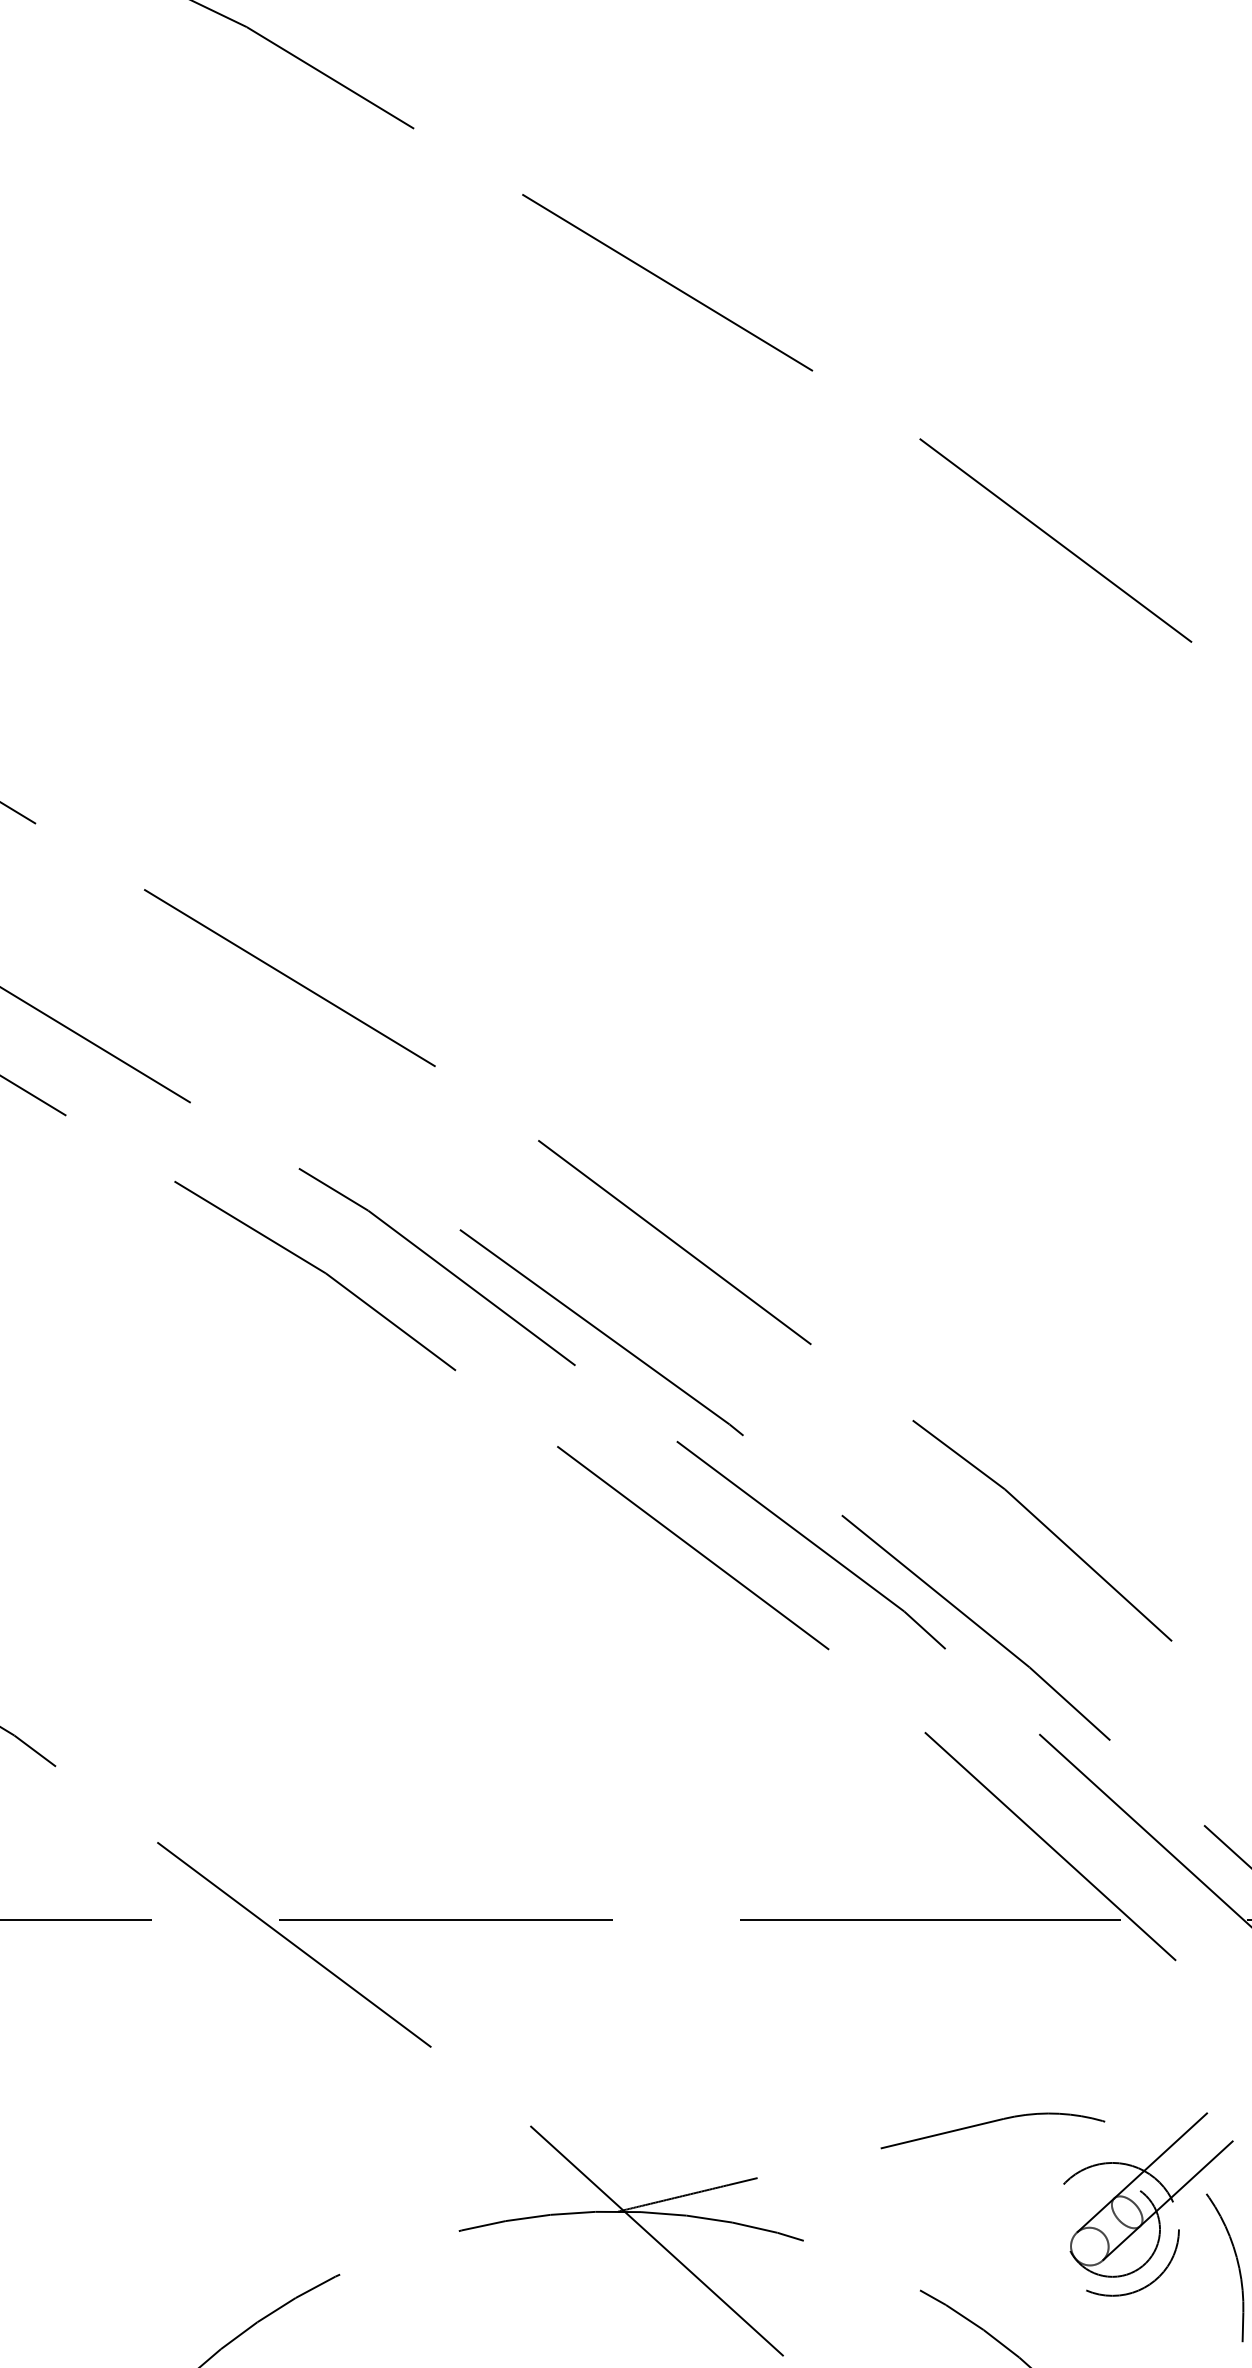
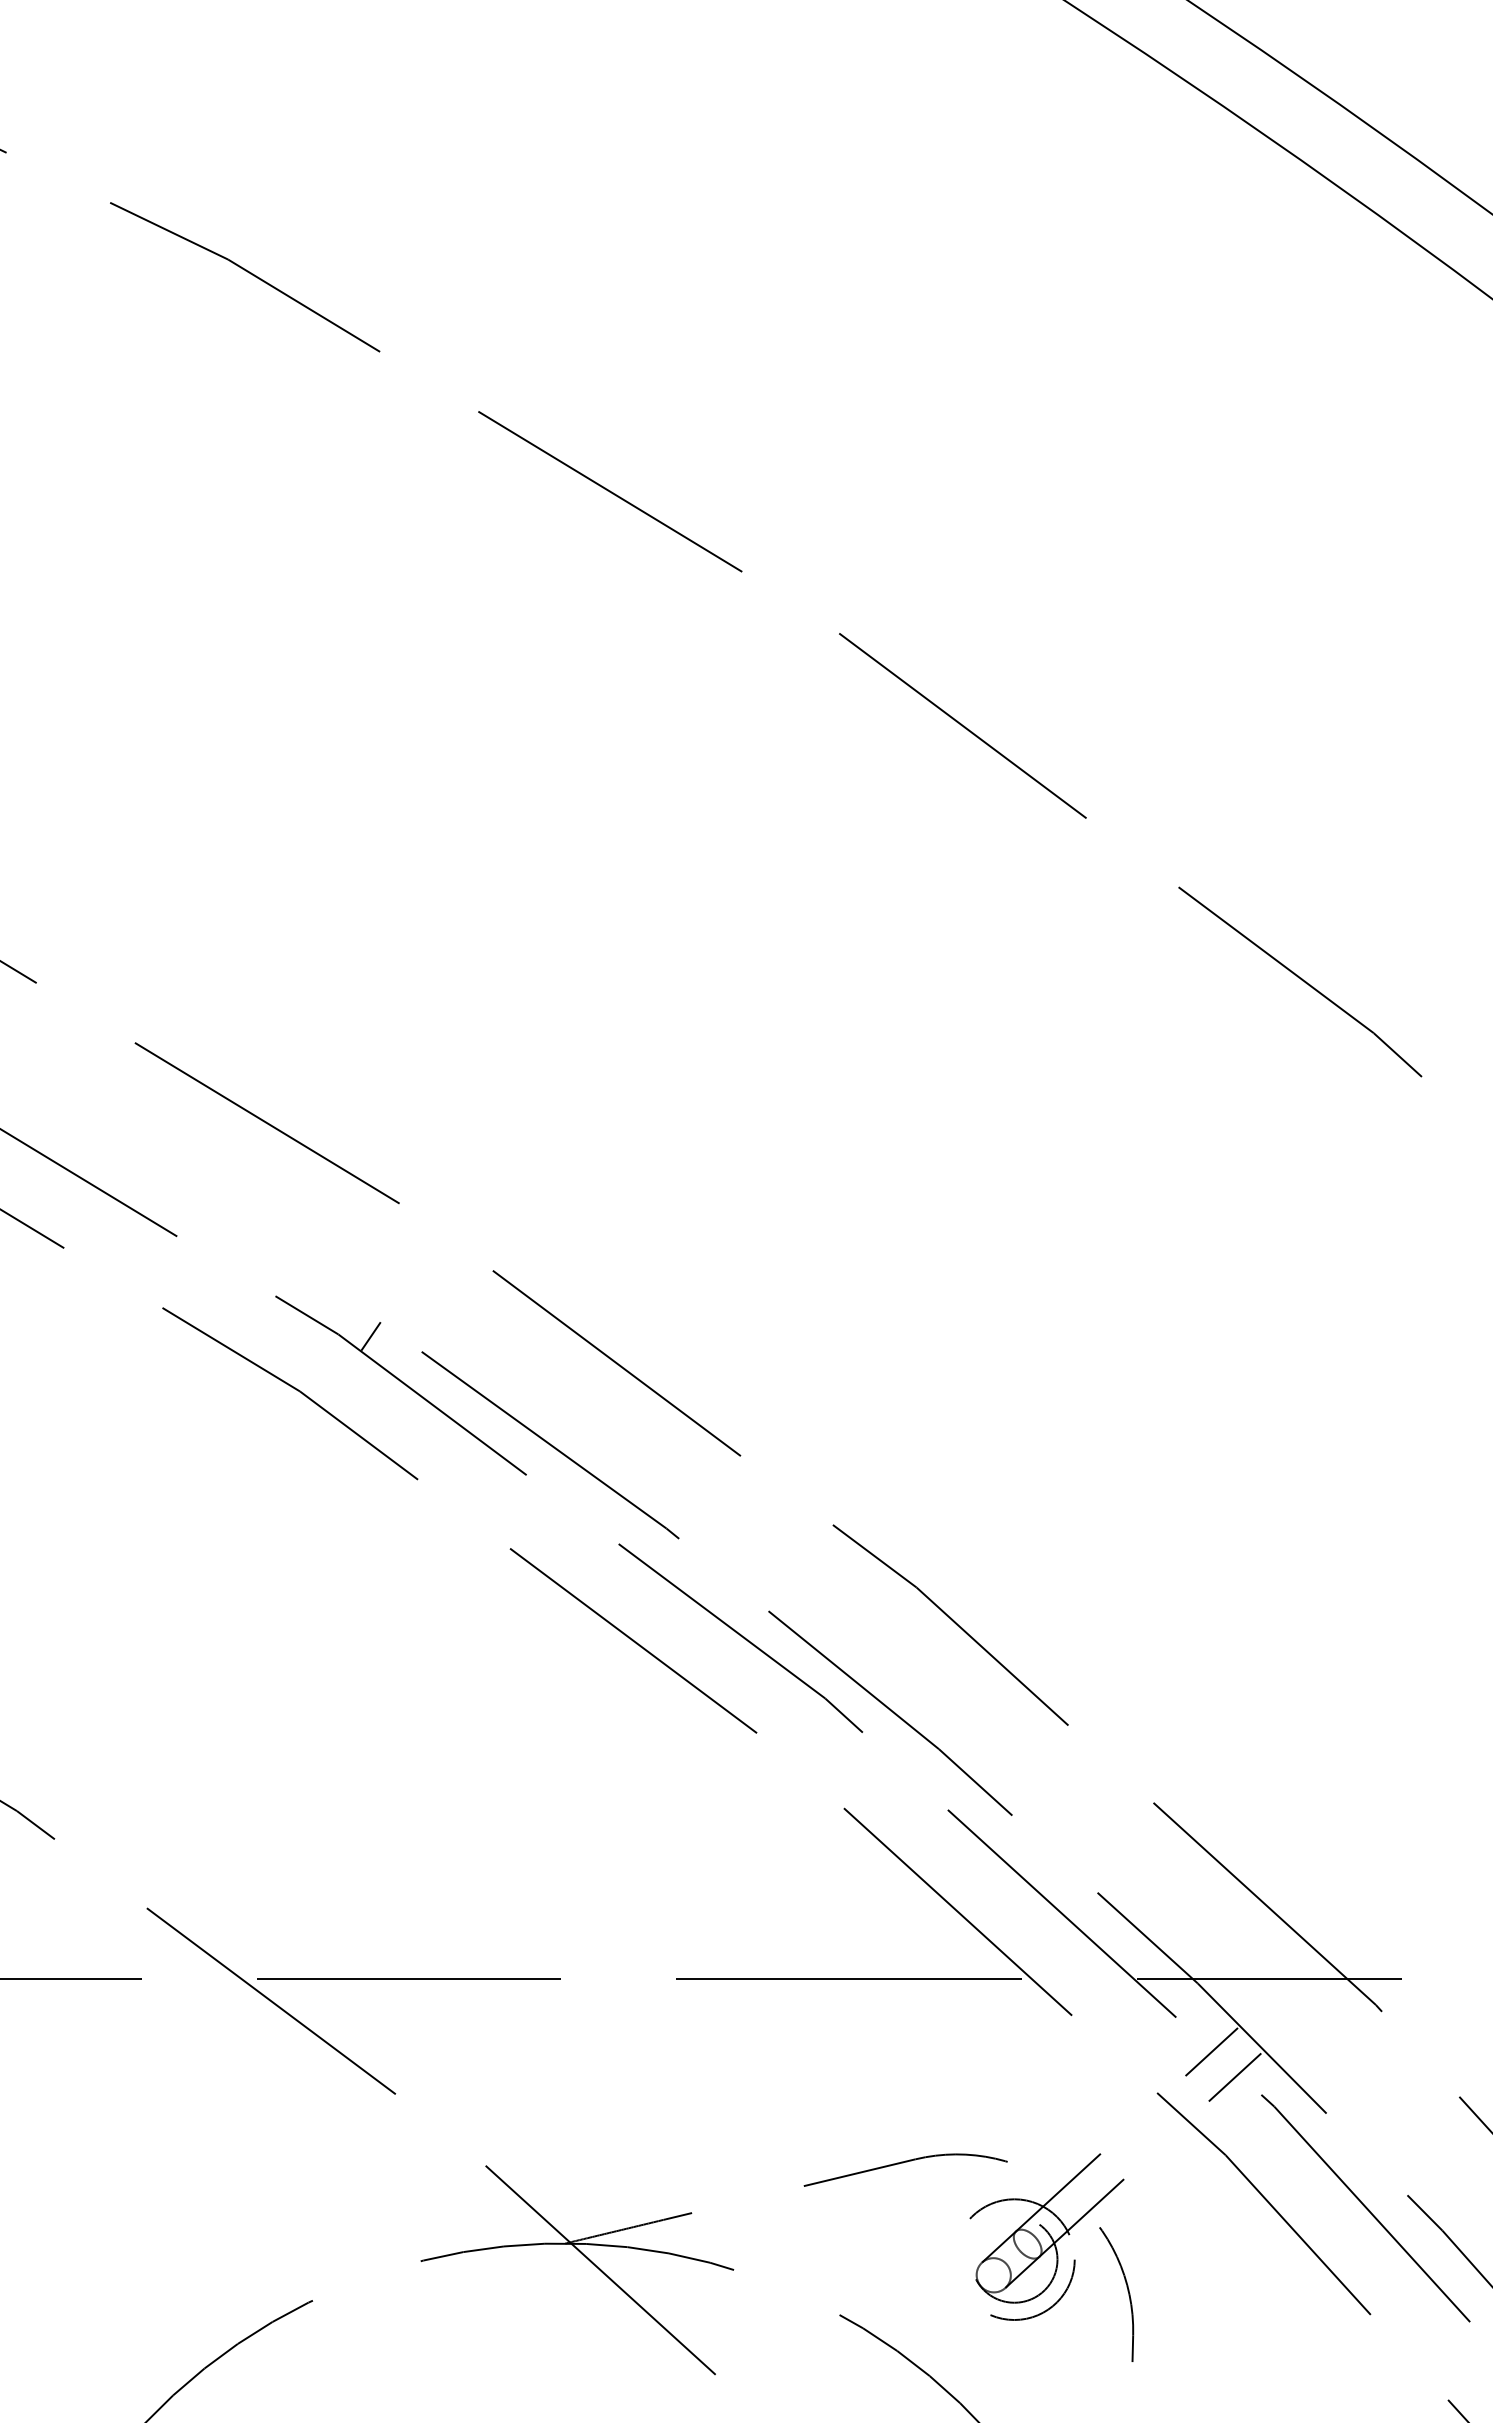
line: (403, 1212) -> (370, 1336), added

